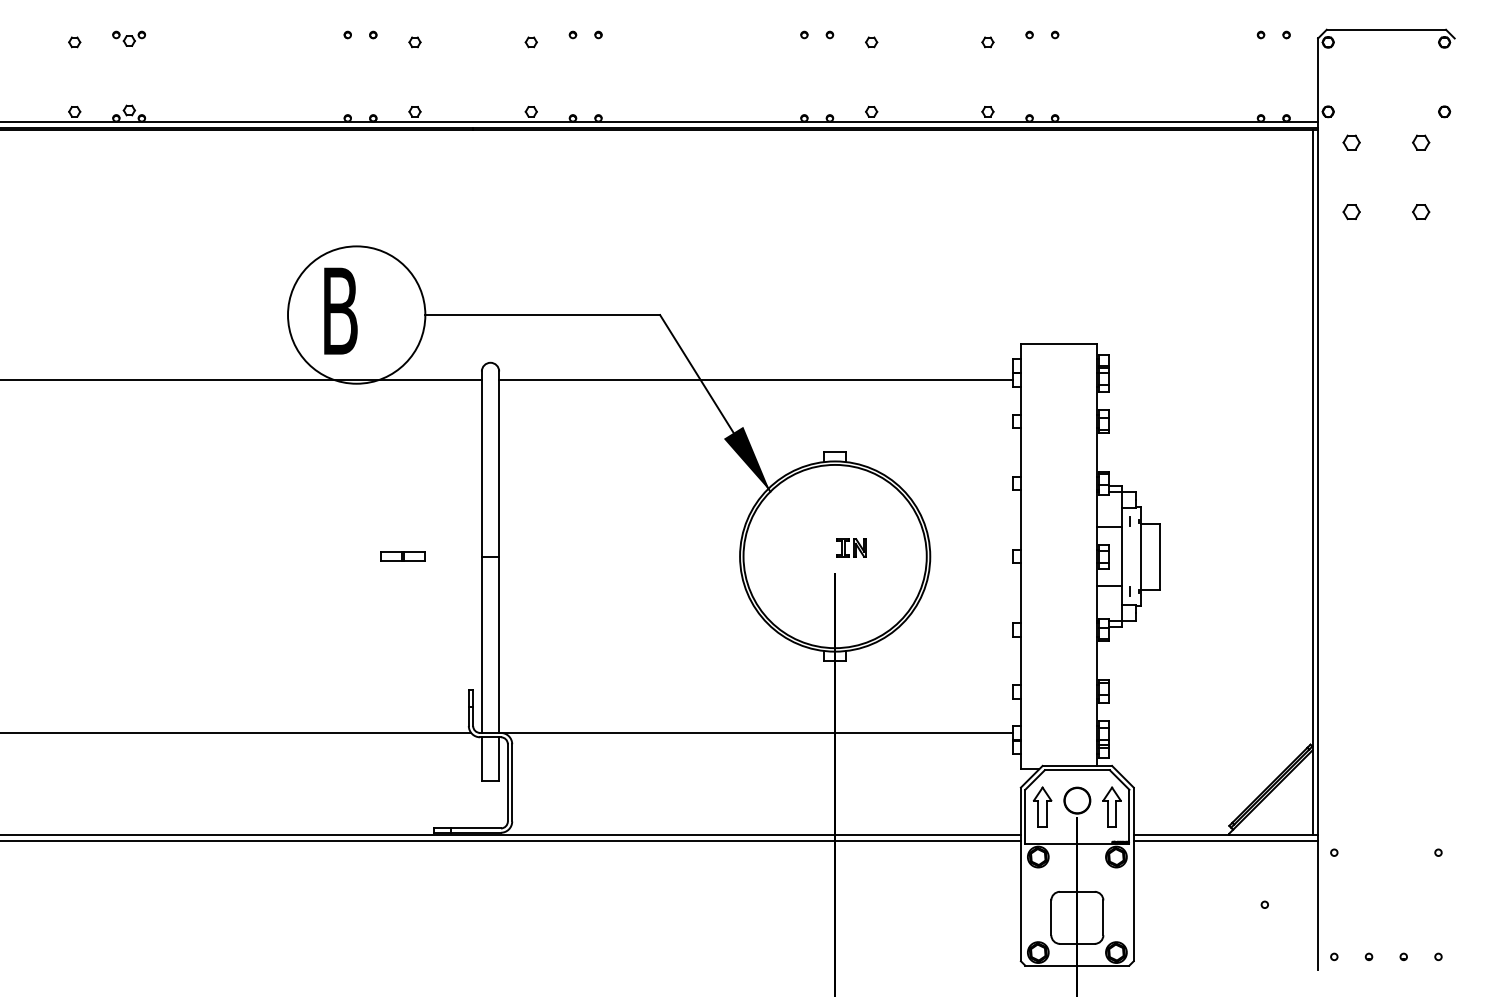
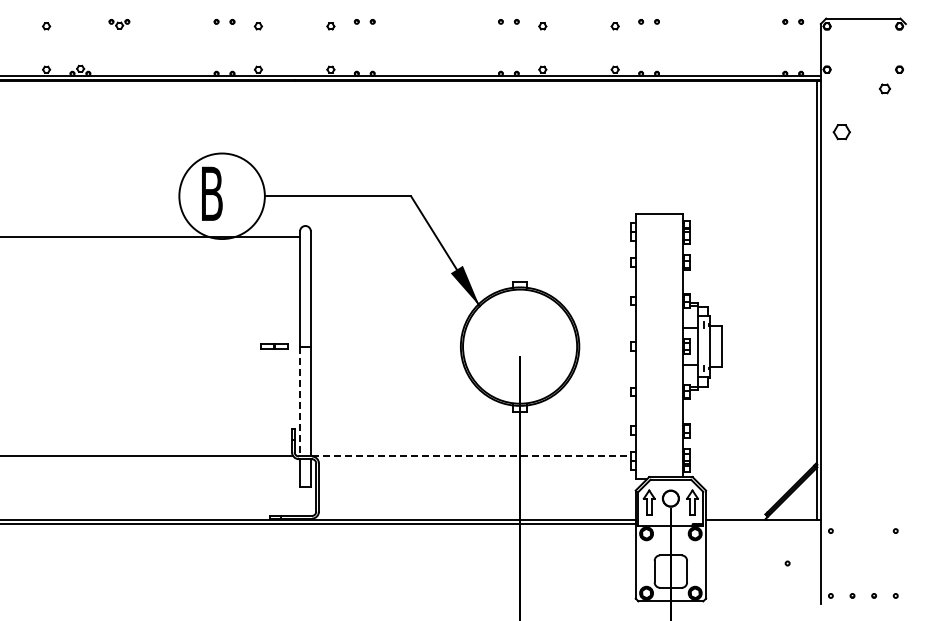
part: (129, 39) -> (119, 24), moved
part: (1351, 141) -> (841, 88), removed
part: (1351, 211) -> (841, 131), size x1.6
part: (1420, 211) -> (884, 131), removed
line: (755, 379) -> (470, 236), removed
part: (851, 546) -> (530, 340), removed
part: (402, 556) -> (274, 346), moved
line: (482, 644) -> (300, 401), solid -> dashed
line: (757, 732) -> (471, 456), solid -> dashed
line: (1226, 840) -> (763, 523), removed

